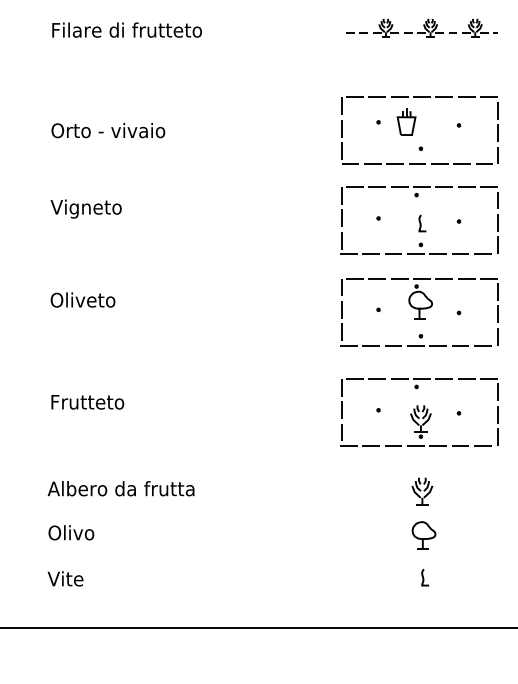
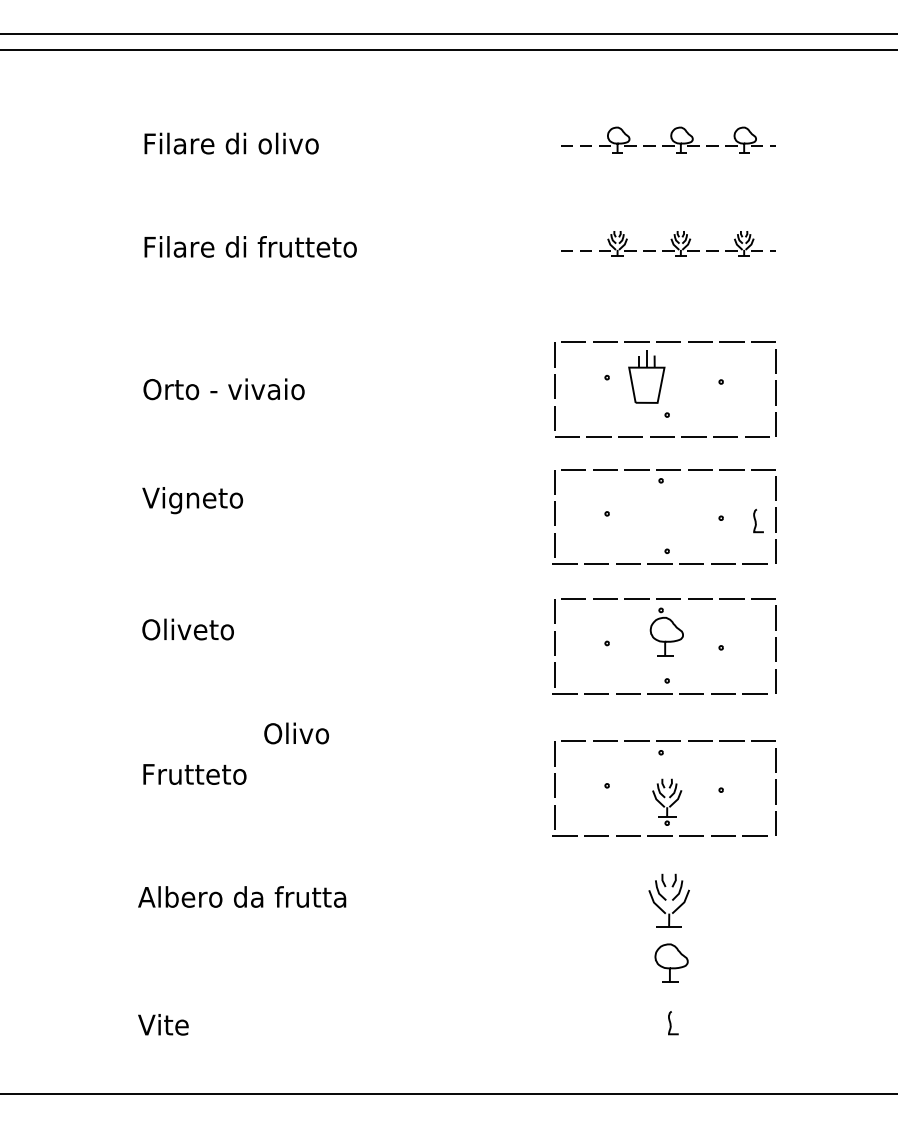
part: (406, 122) -> (646, 377), size x1.4
curve: (421, 223) -> (756, 520), moved
part: (422, 491) -> (669, 900), size x1.4
text: (71, 532) -> (296, 733), moved

